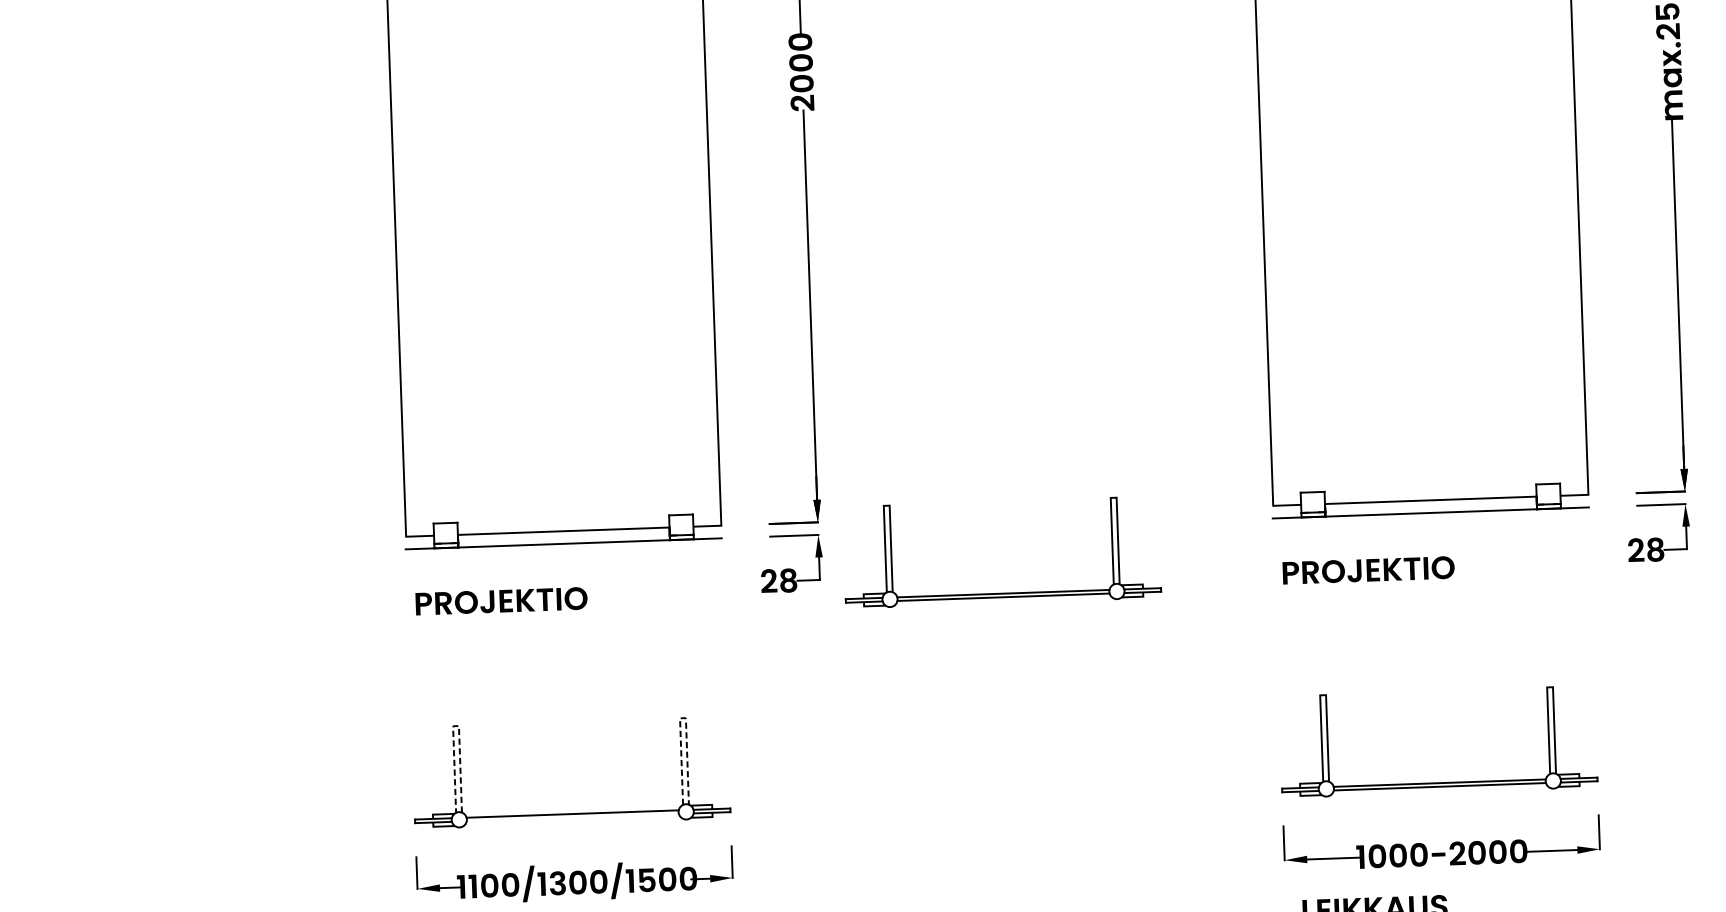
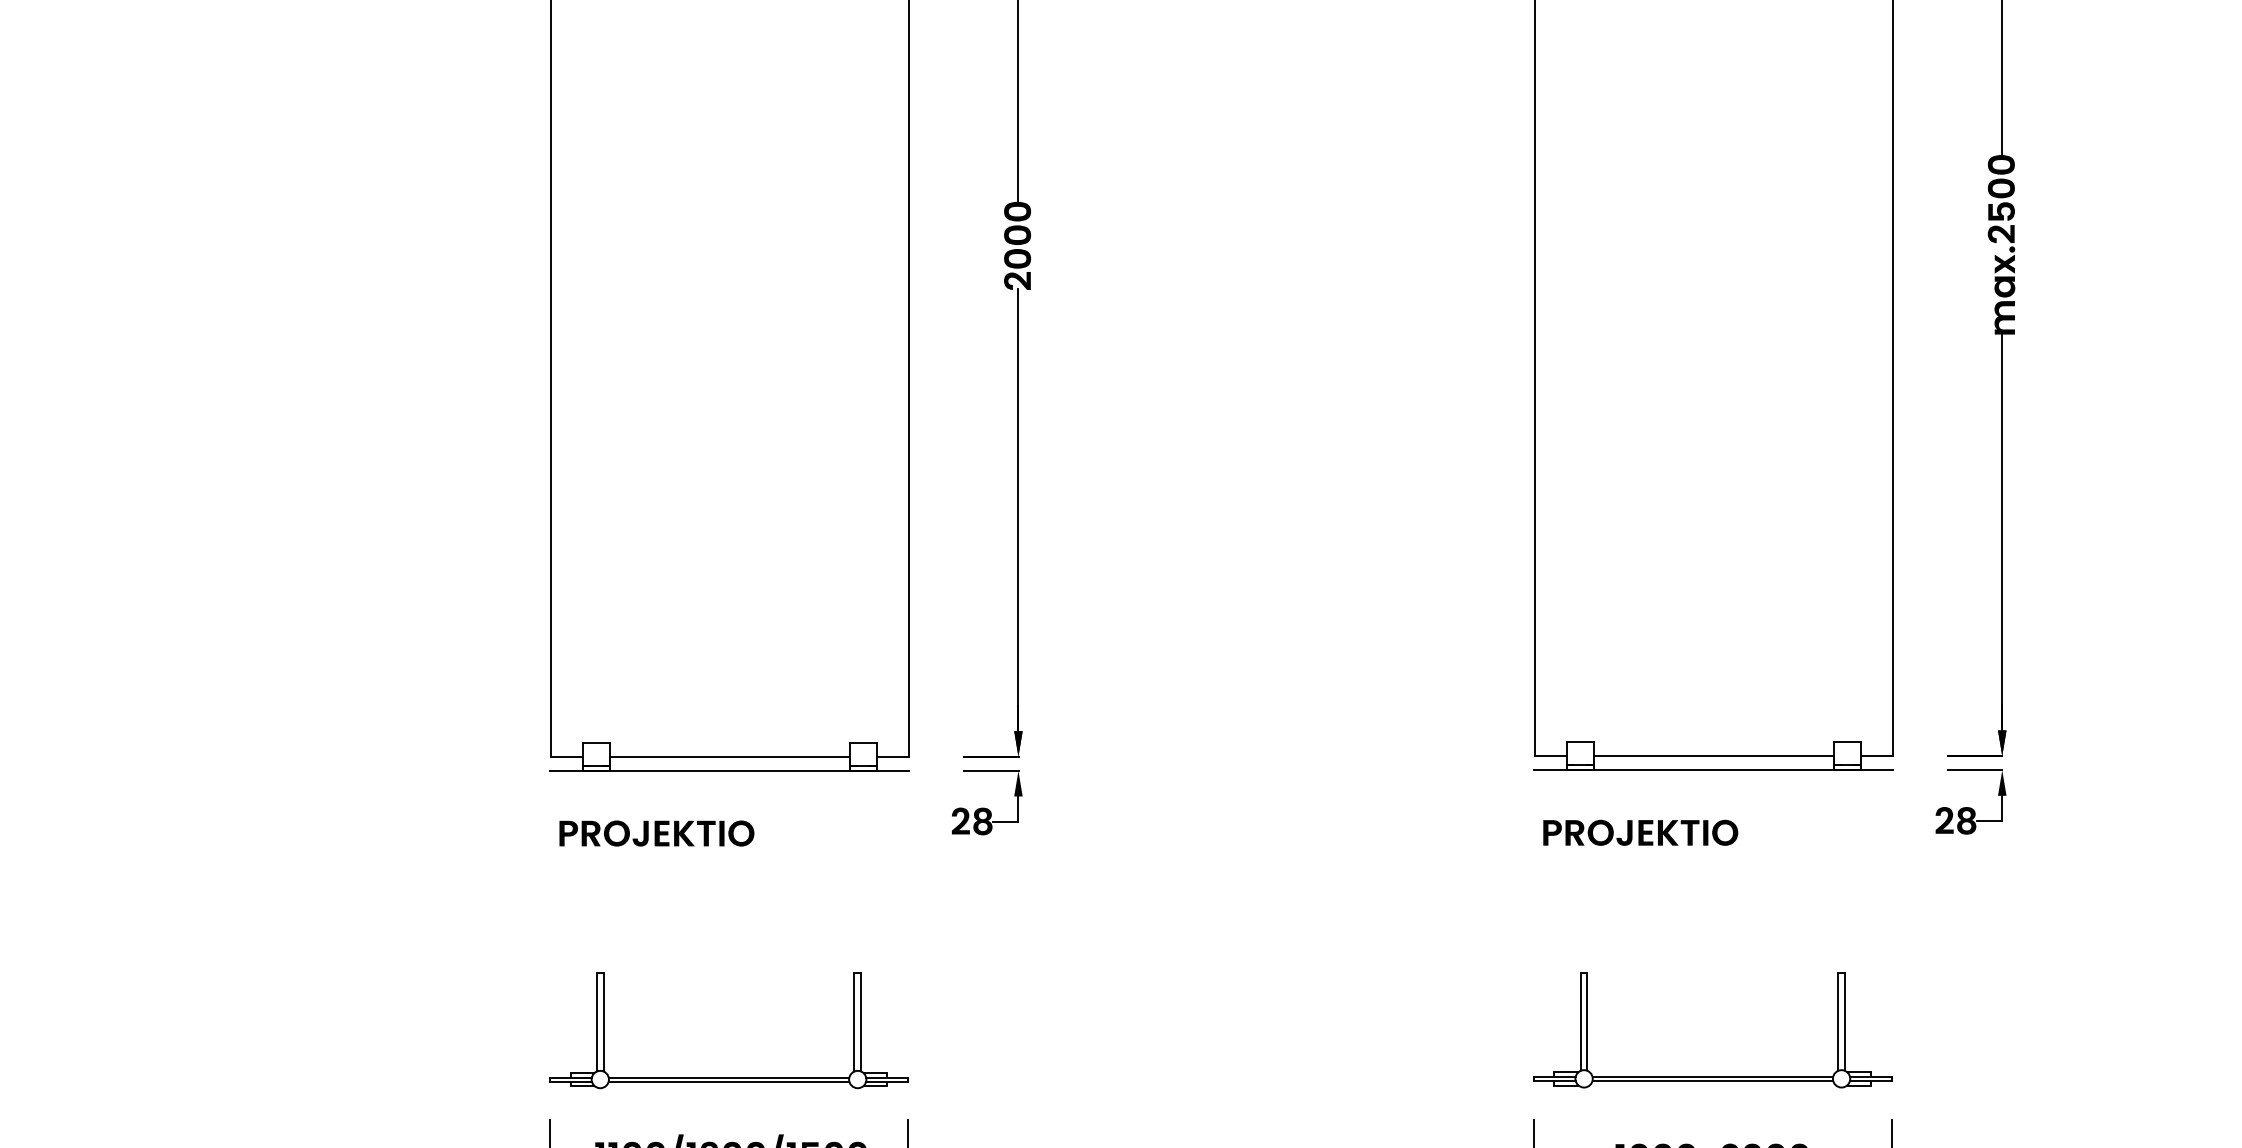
part: (1003, 593) -> (1225, 844), removed
line: (683, 718) -> (858, 973), dashed -> solid
line: (455, 726) -> (599, 973), dashed -> solid
line: (572, 817) -> (728, 1081), added

